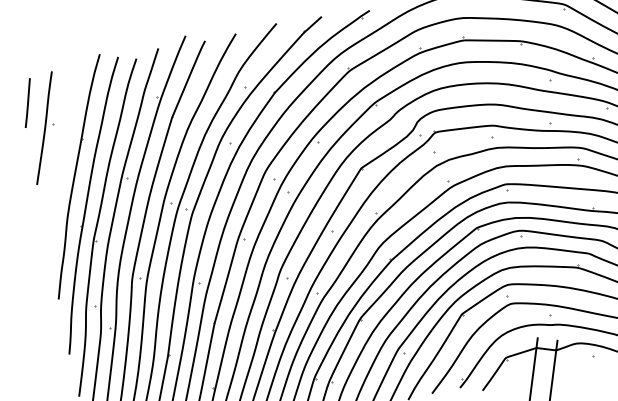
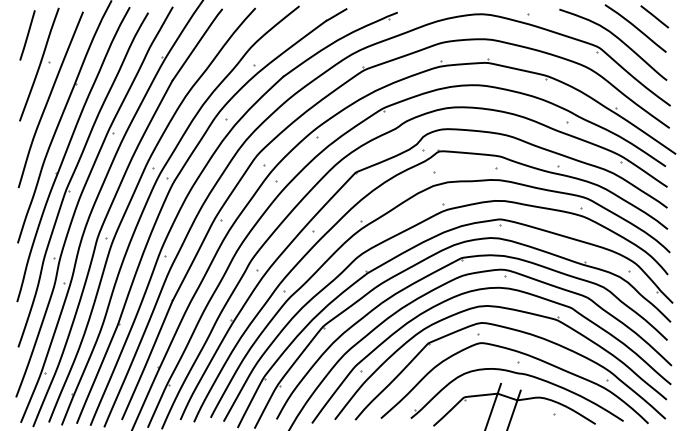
curve: (60, 158) -> (49, 99), added

